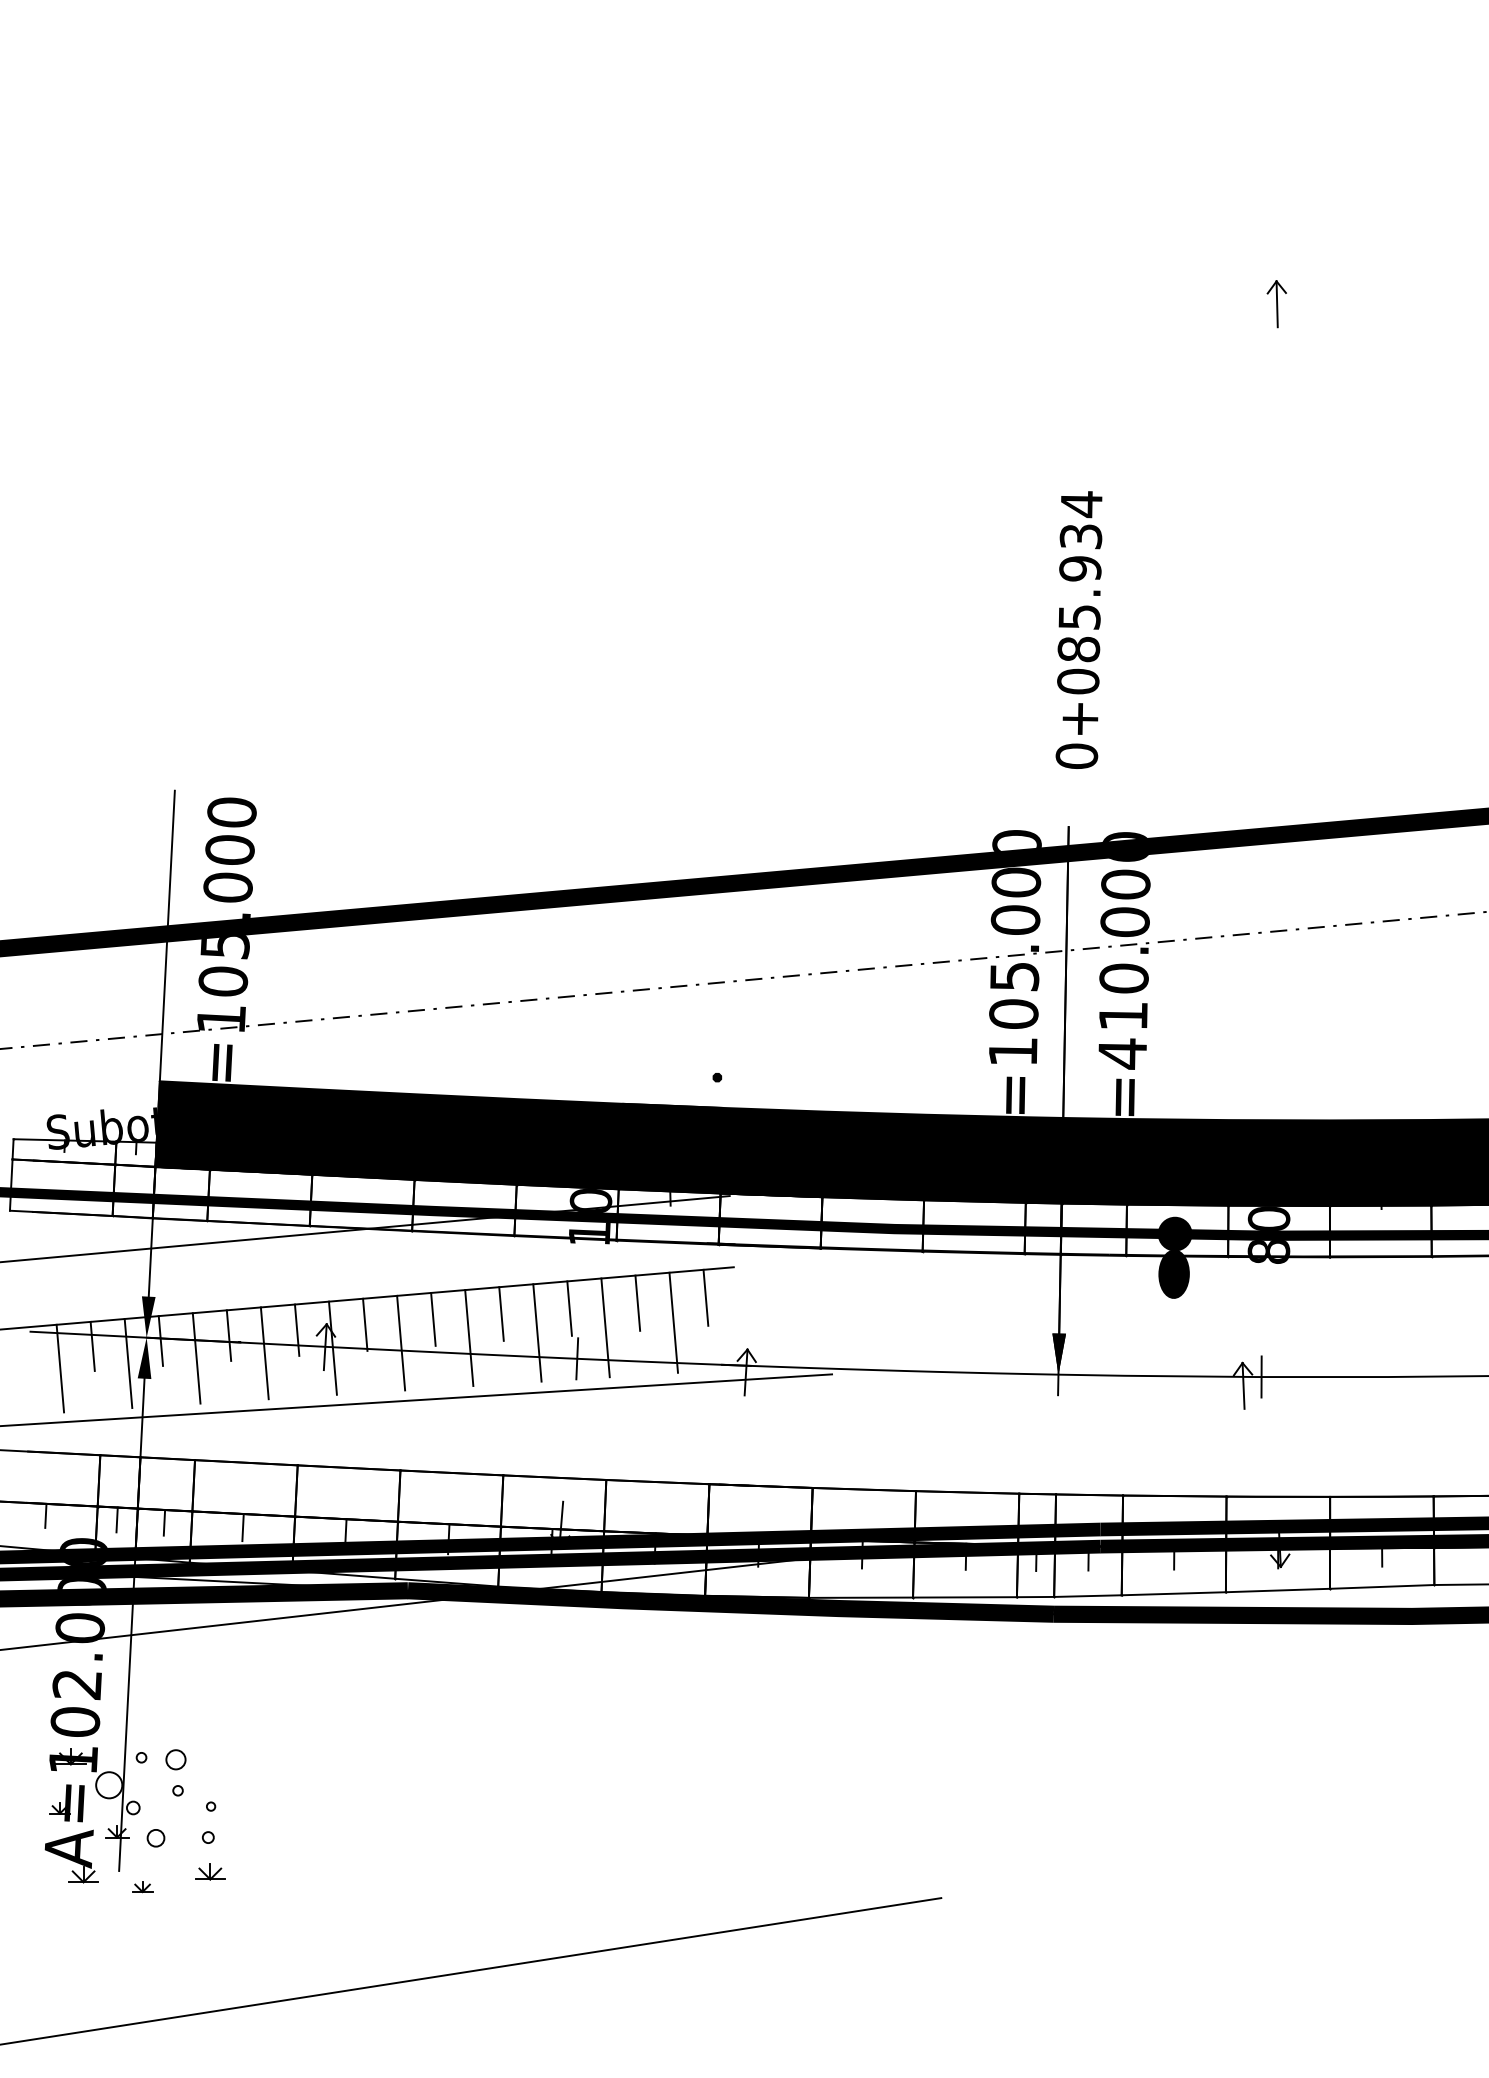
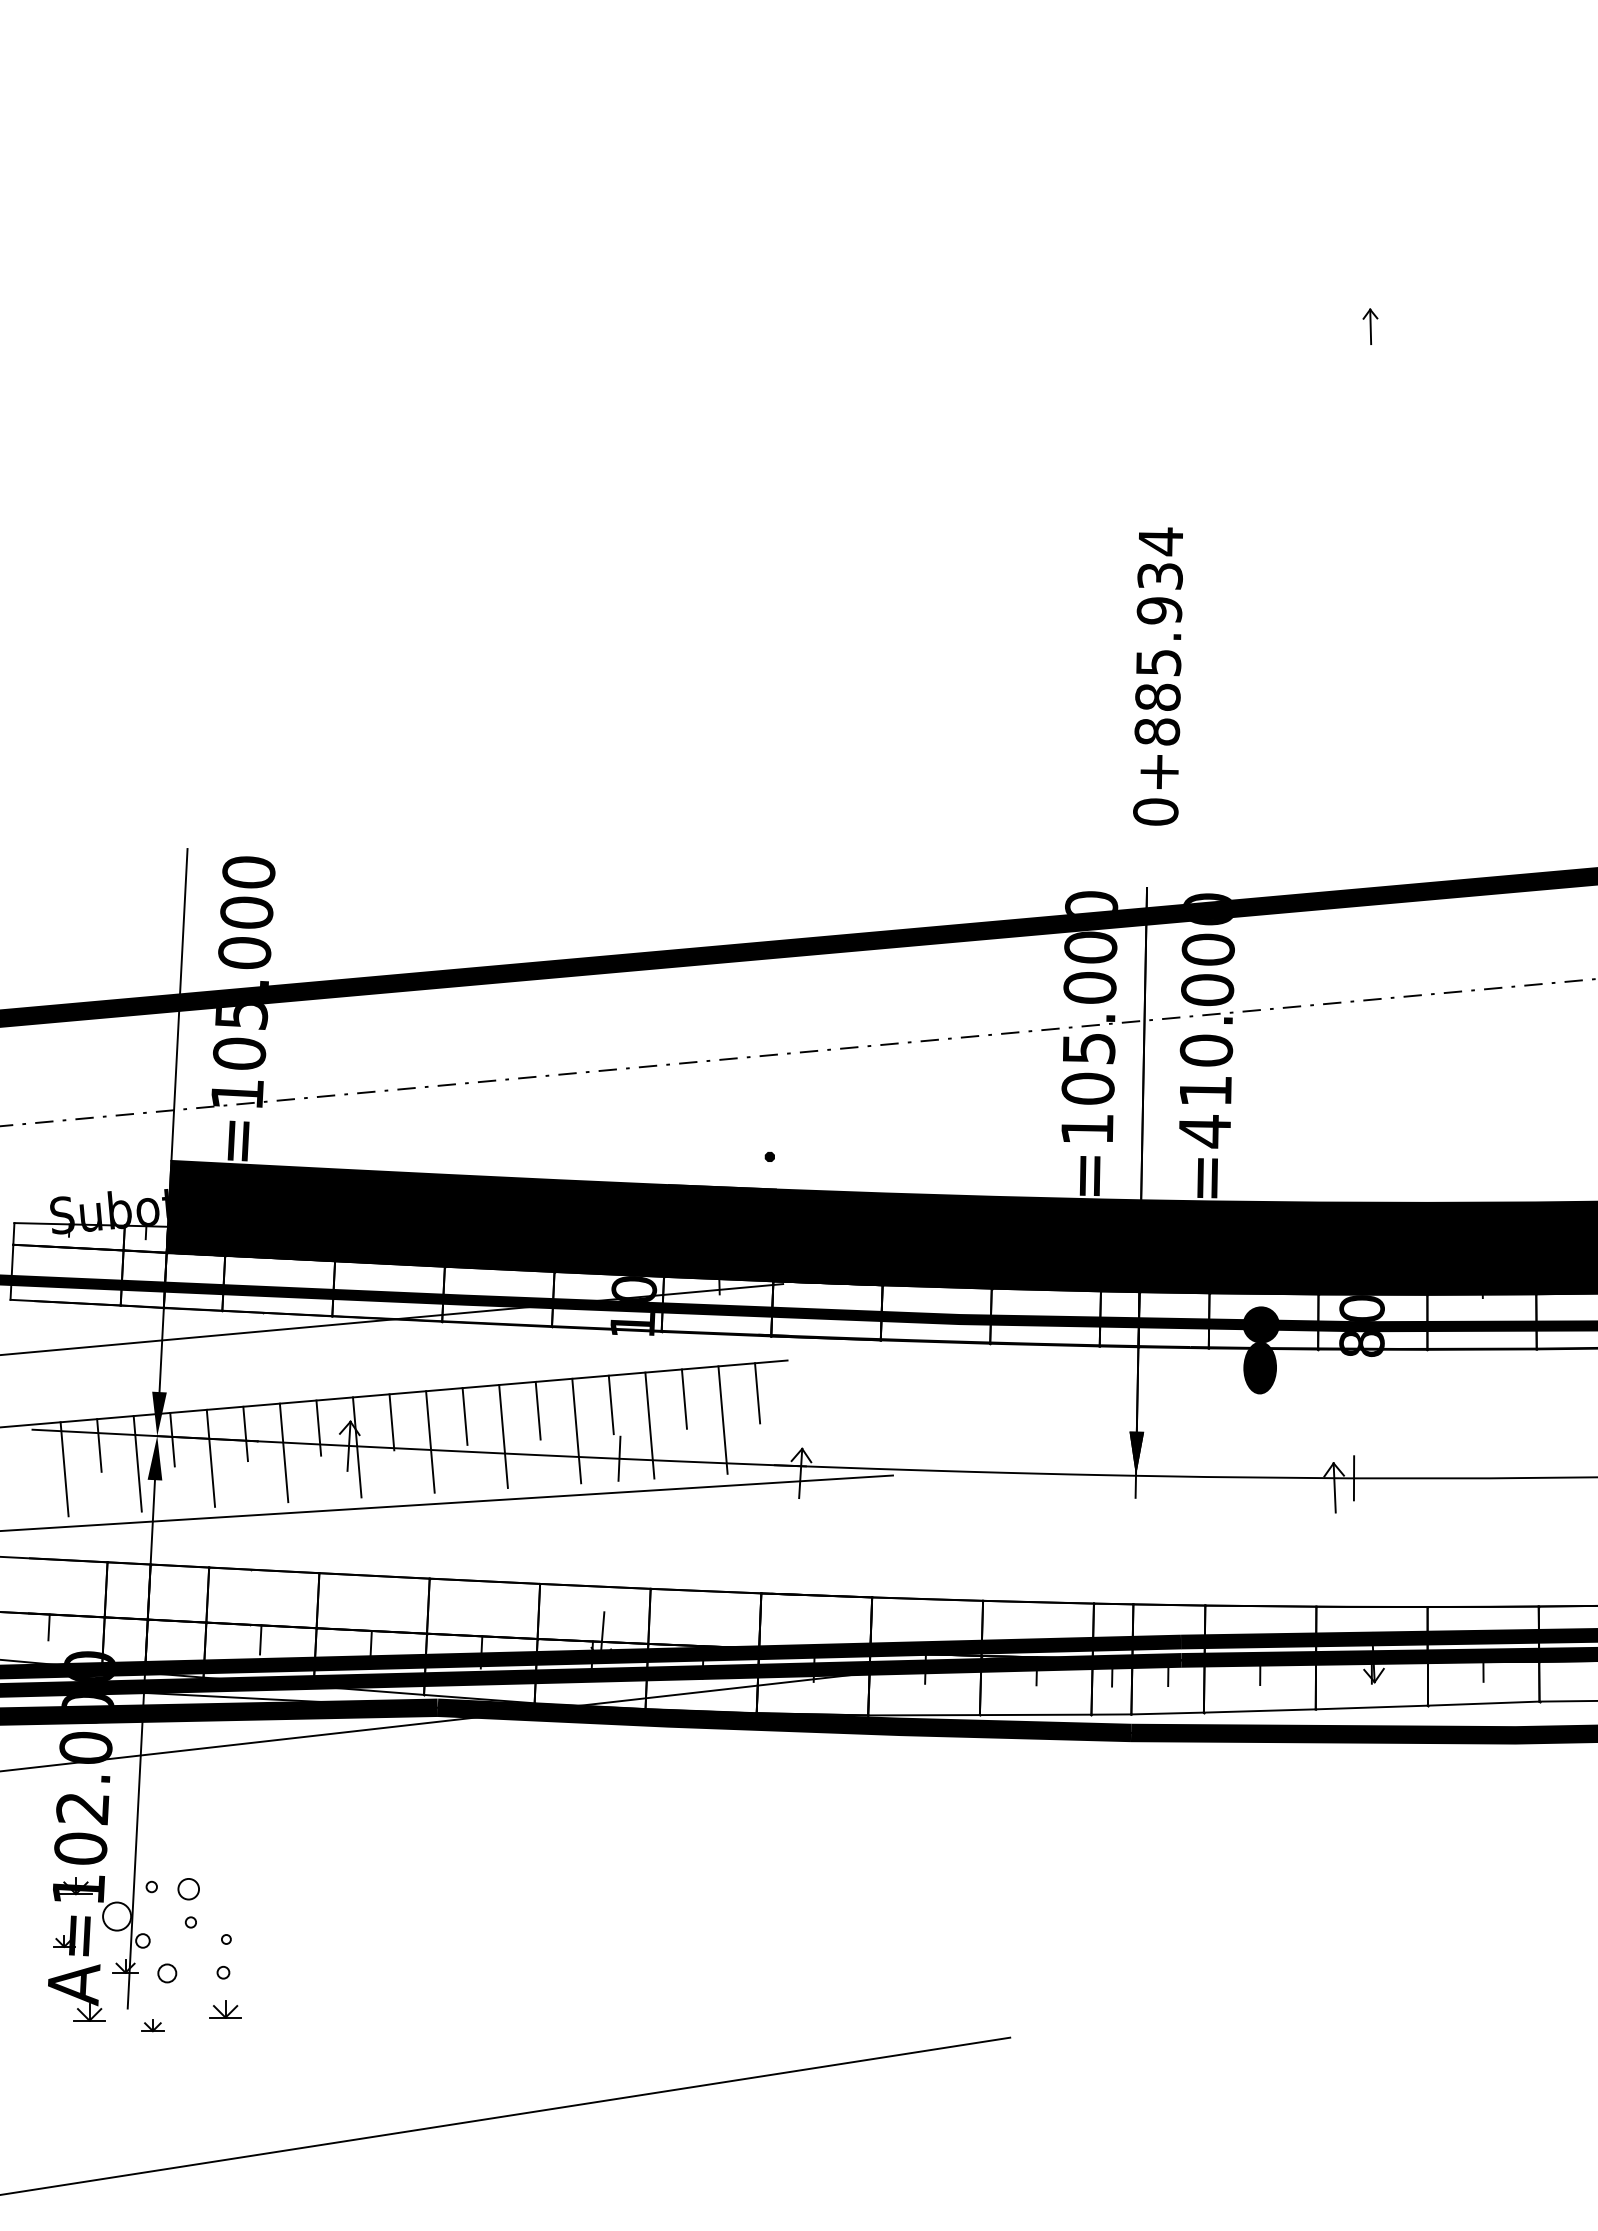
part: (1276, 303) -> (1370, 326), size x0.7
text: (1077, 681) -> (1156, 731), 0+085.934 -> 0+885.934
line: (117, 1519) -> (125, 1631), removed
line: (164, 1522) -> (176, 1634), removed

